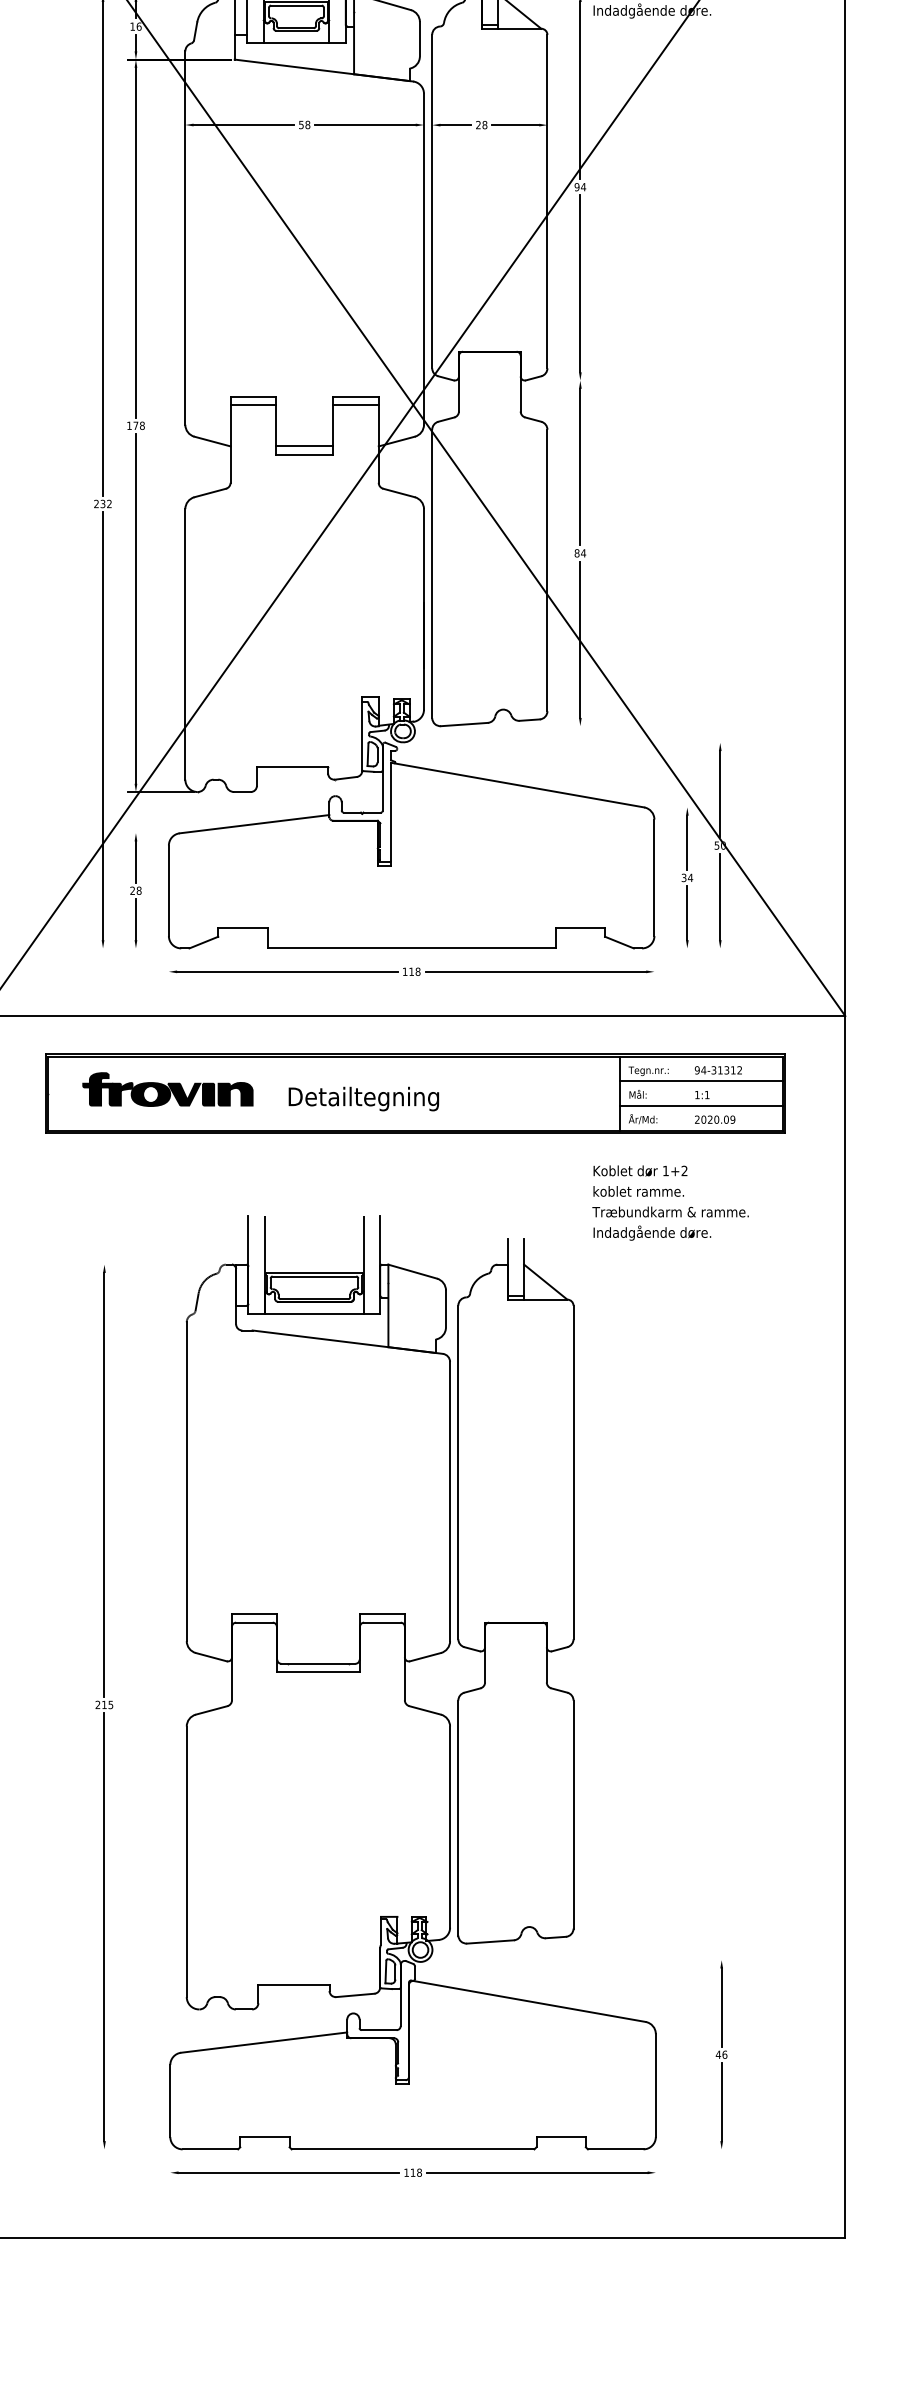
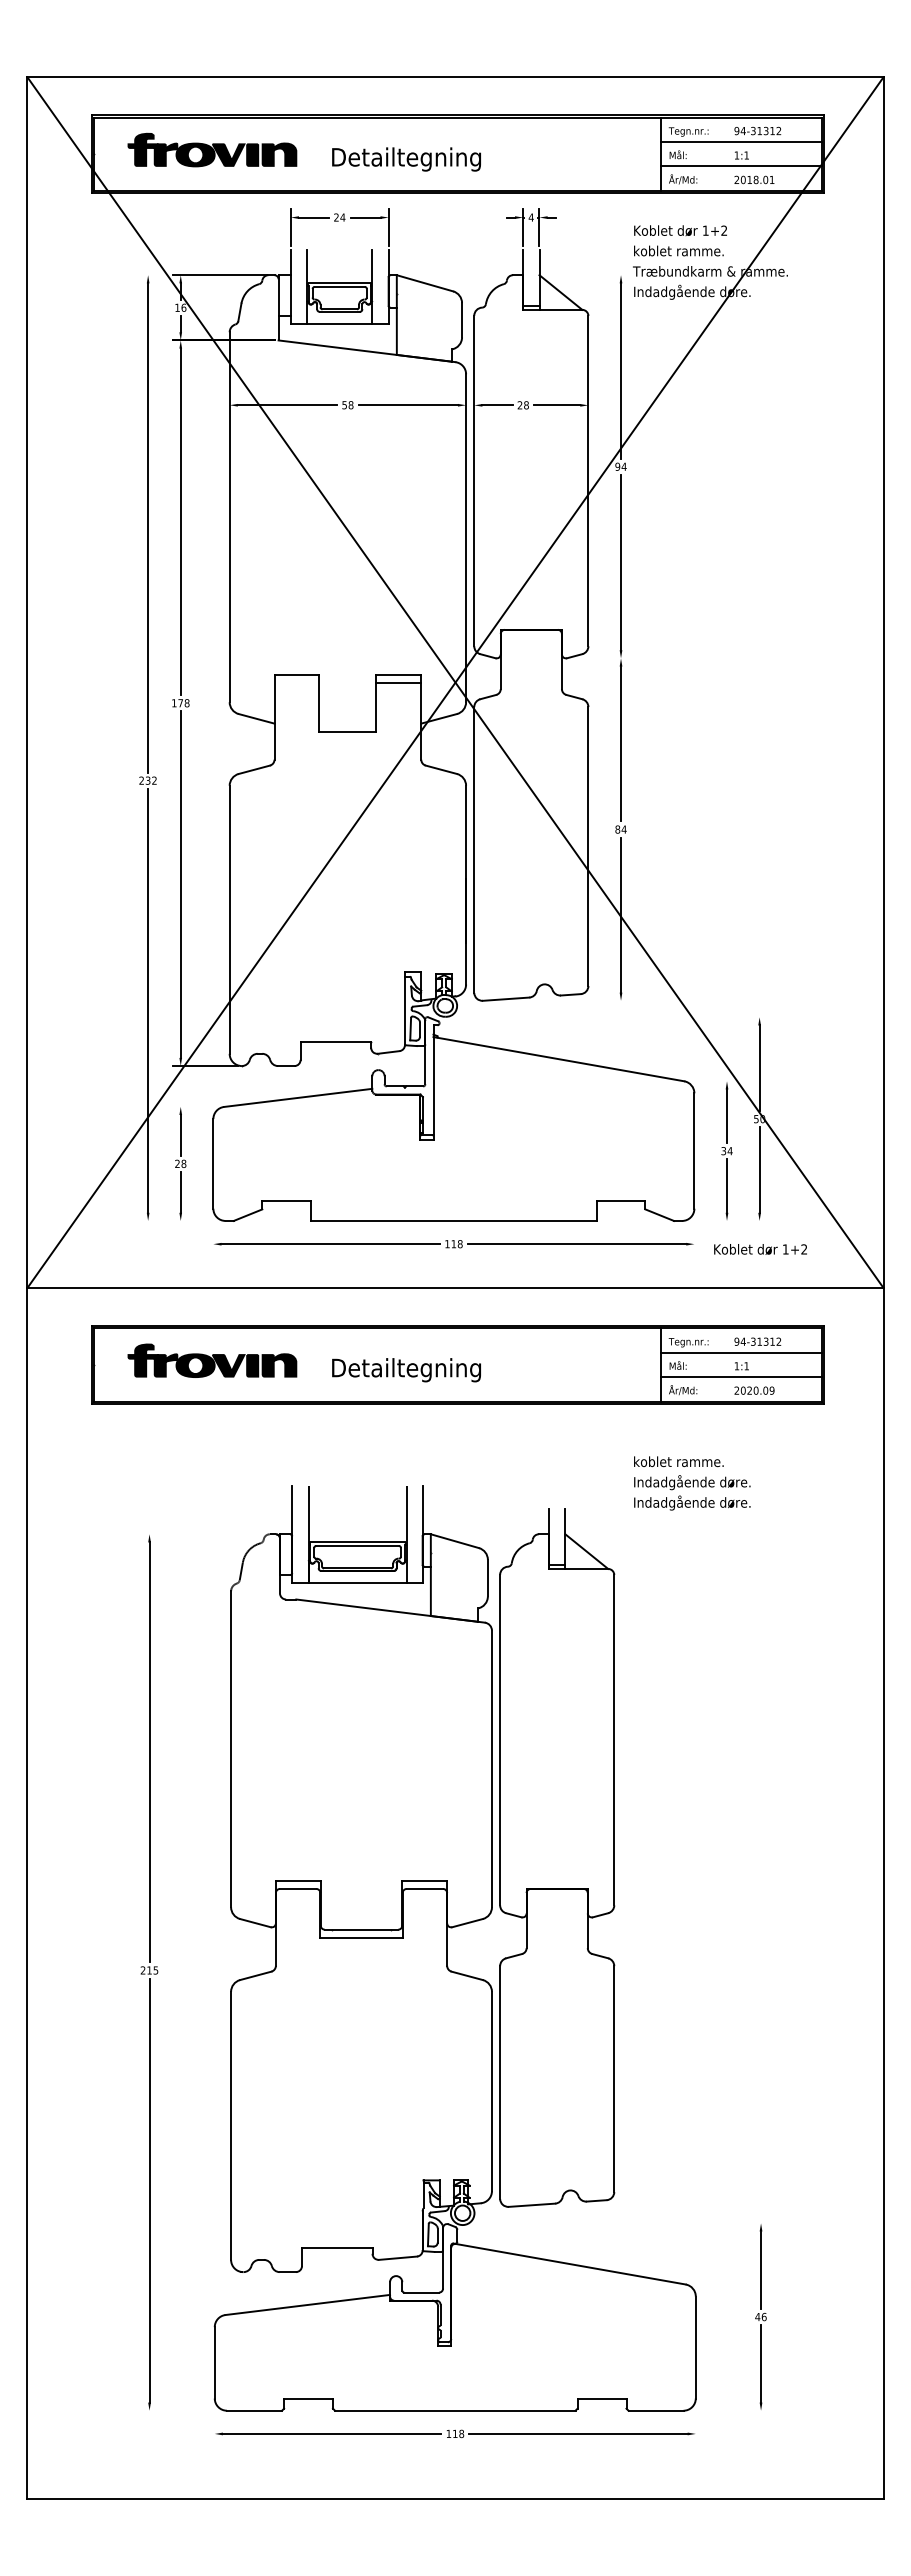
line: (252, 404) -> (296, 682), removed
line: (304, 446) -> (347, 723), removed
text: (640, 1171) -> (760, 1249), moved
text: (669, 1212) -> (709, 1482), Træbundkarm & ramme. -> Indadgående døre.

